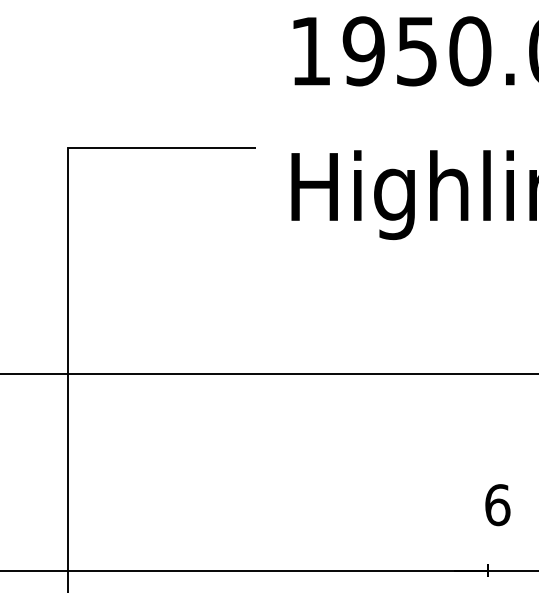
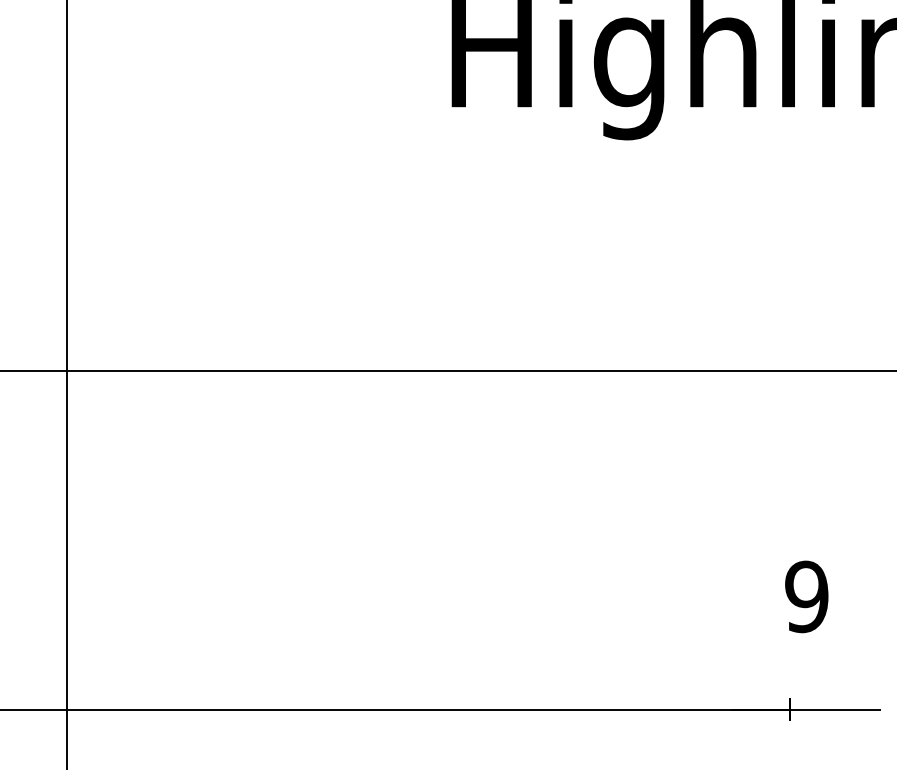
text: (497, 505) -> (806, 597), 6 -> 9

